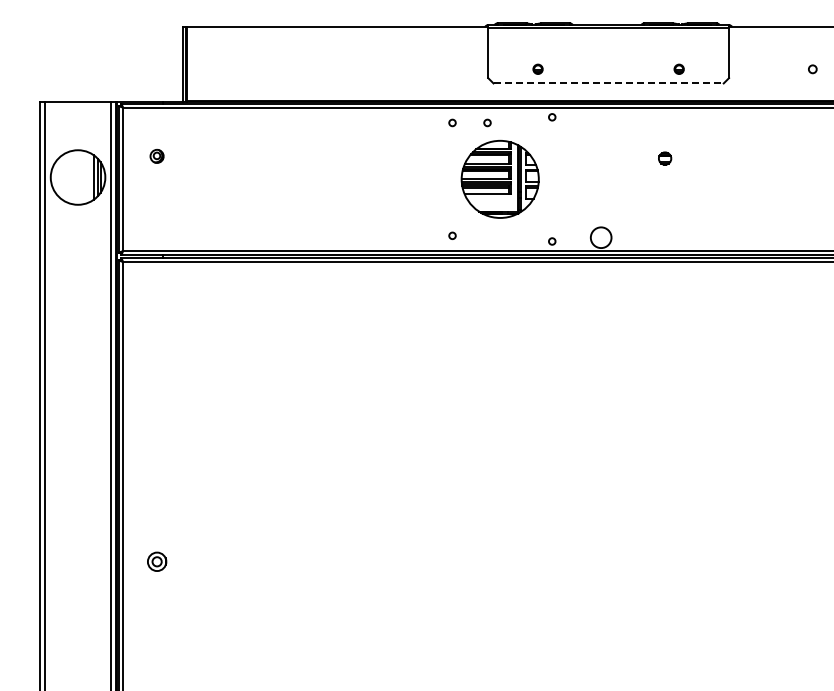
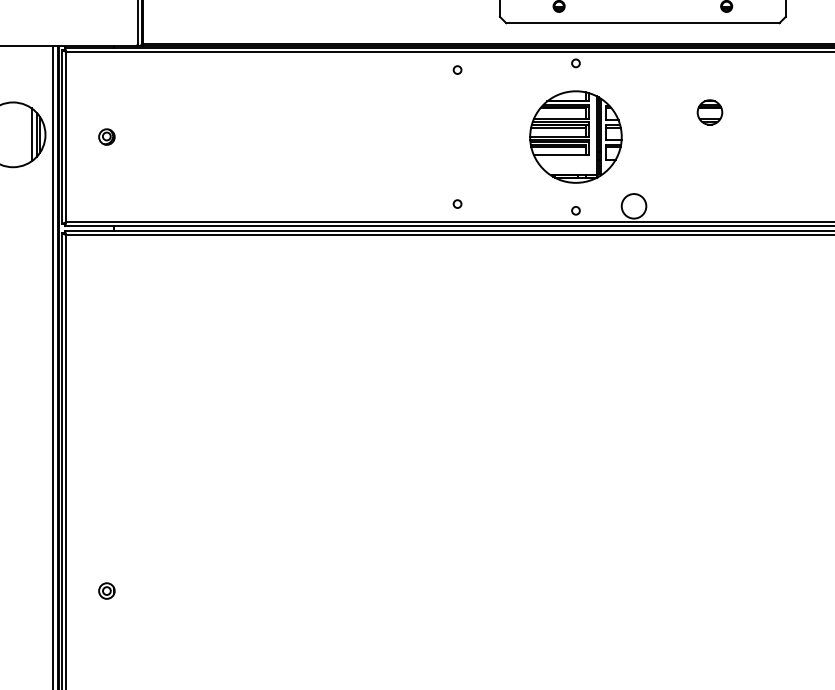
line: (609, 83) -> (643, 23), dashed -> solid
circle: (487, 122) -> (499, 69), removed
part: (156, 156) -> (106, 137), moved
part: (664, 158) -> (709, 112), size x1.67
part: (499, 178) -> (575, 136), moved
part: (156, 561) -> (106, 590), size x0.71

